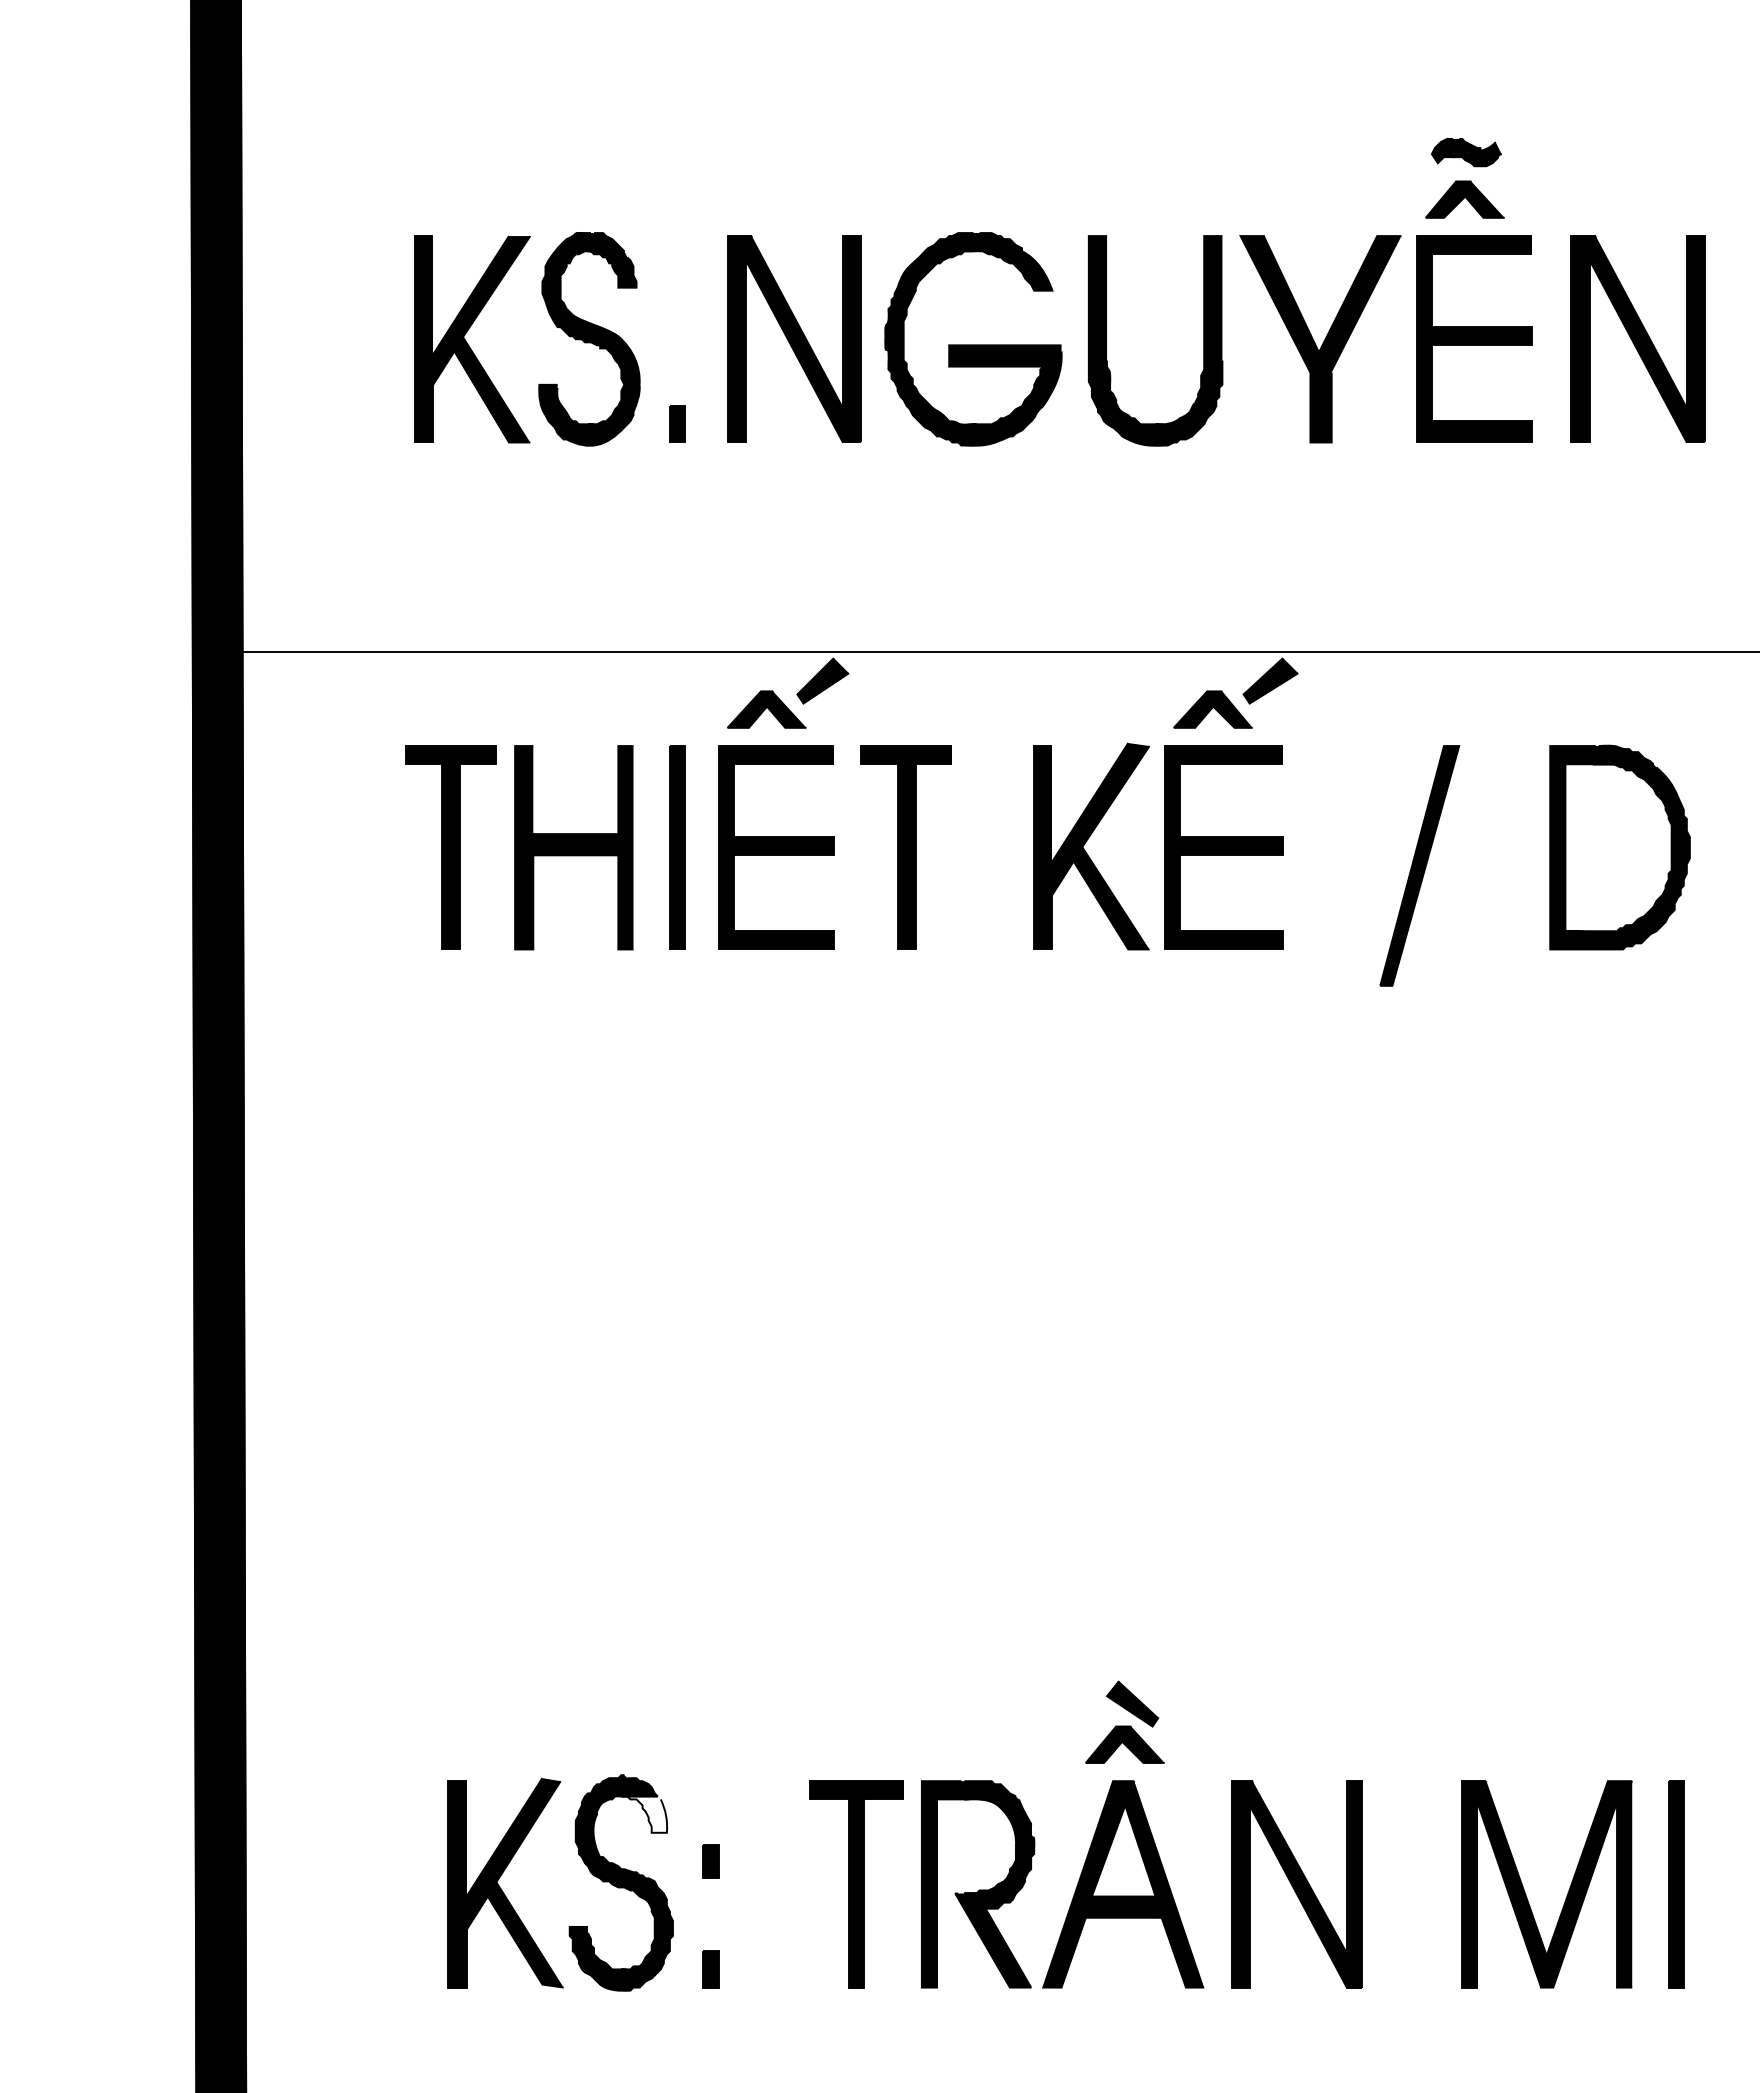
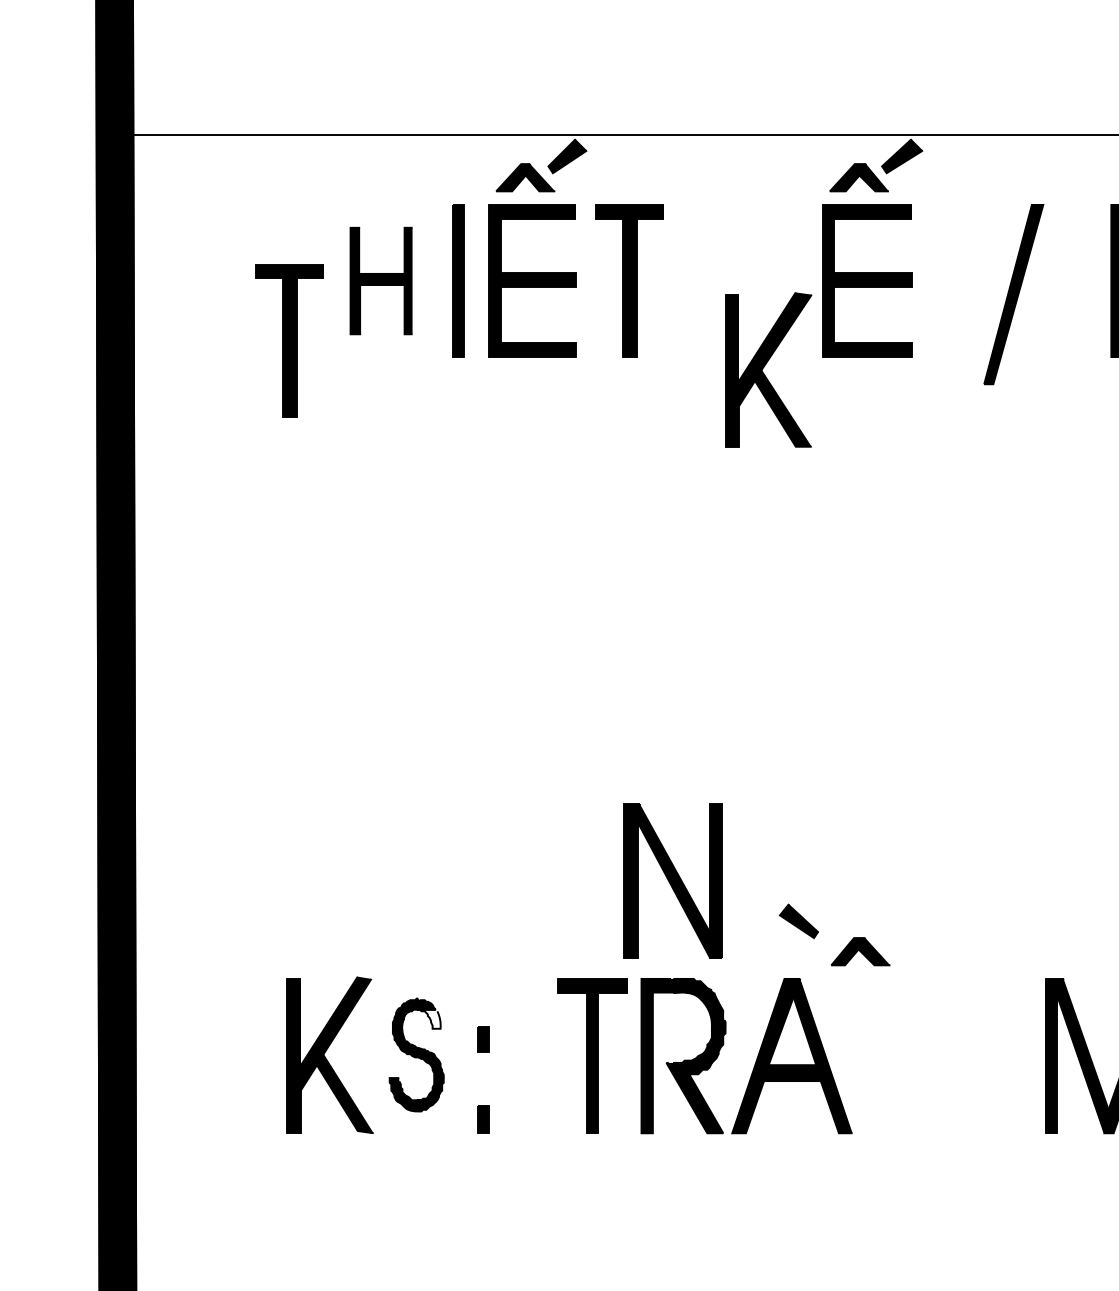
part: (1085, 844) -> (763, 368), moved
part: (450, 847) -> (289, 340), moved
part: (573, 847) -> (381, 280), size x0.7
part: (1124, 1744) -> (860, 951), moved
part: (620, 1882) -> (416, 1054), size x0.7
part: (1296, 1884) -> (672, 881), moved

